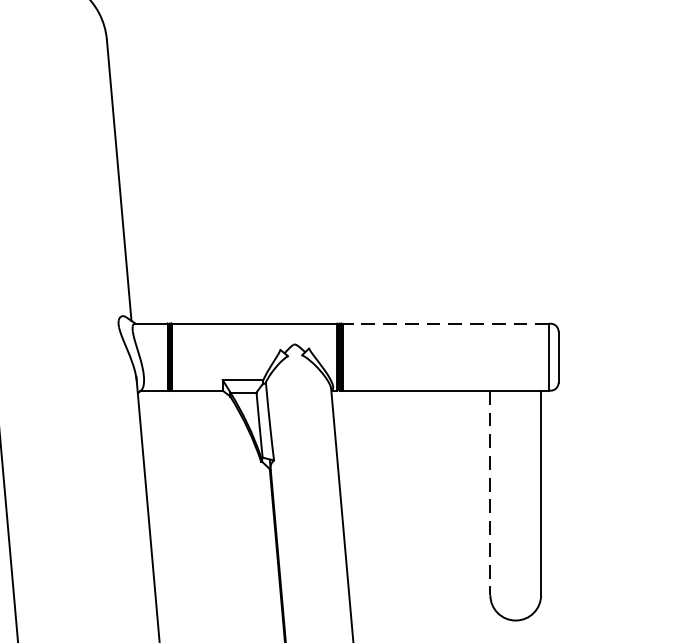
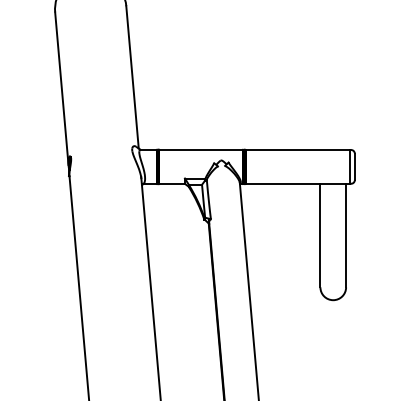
line: (445, 322) -> (297, 149), dashed -> solid
line: (490, 492) -> (320, 235), dashed -> solid

